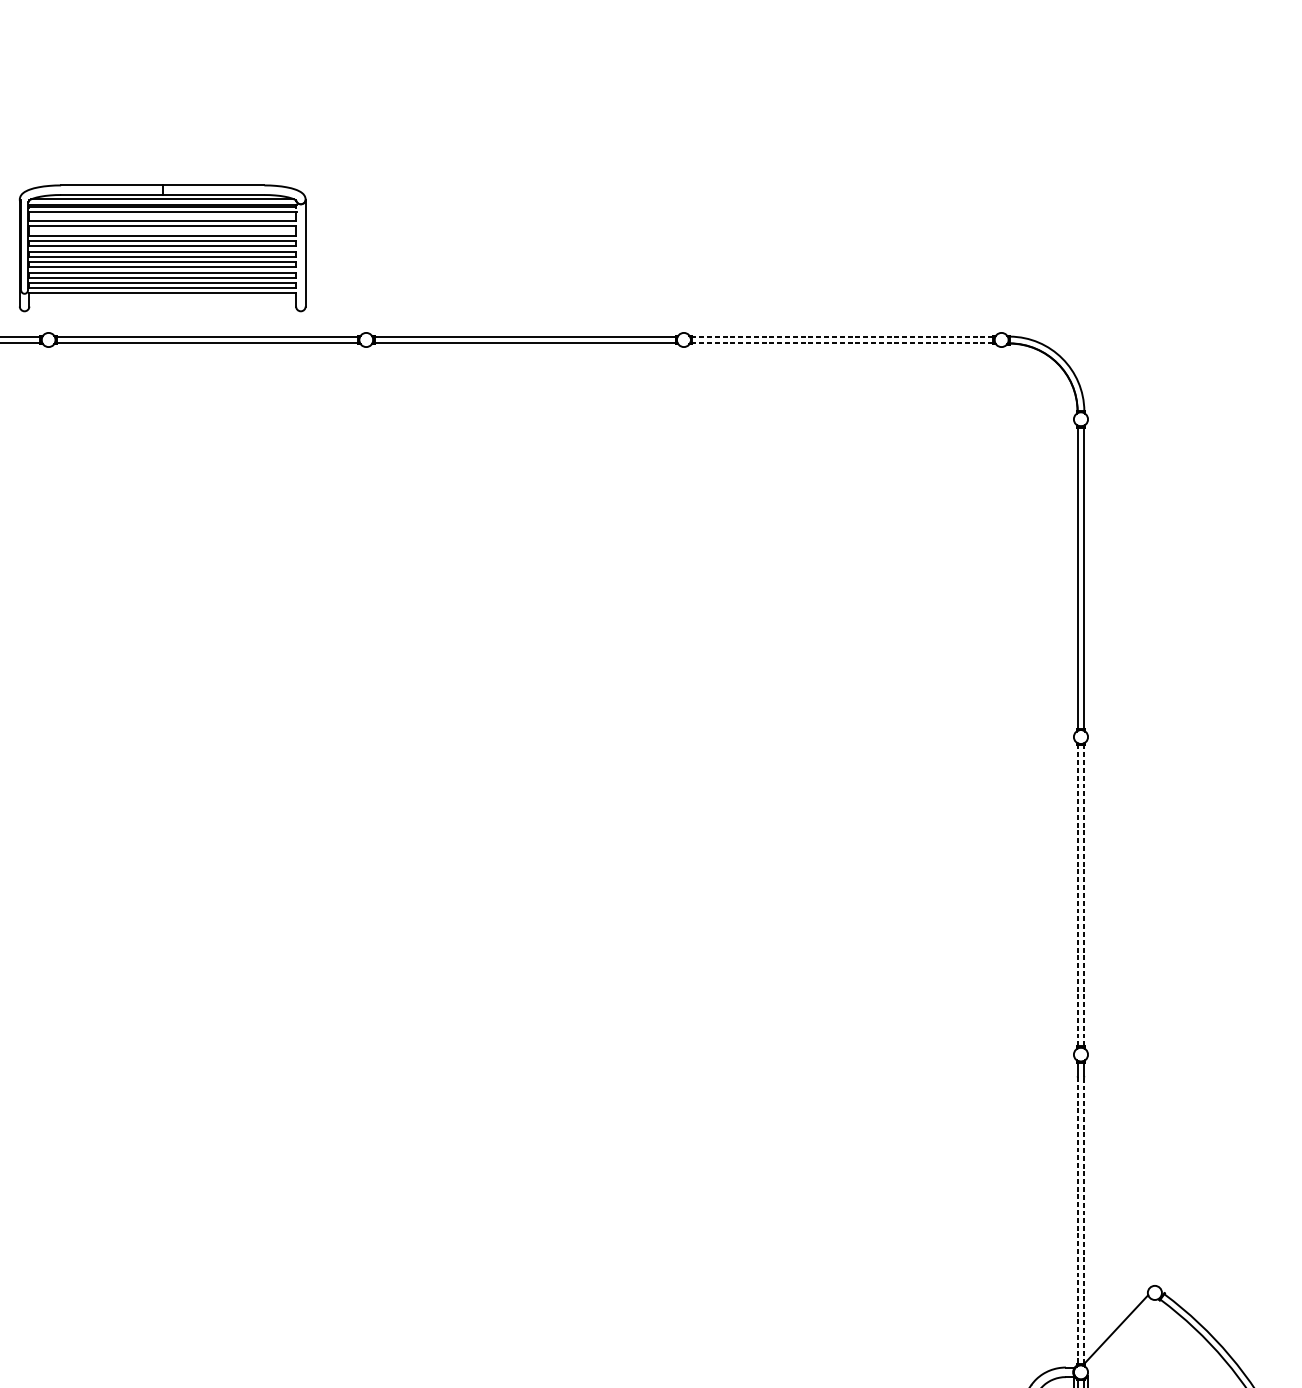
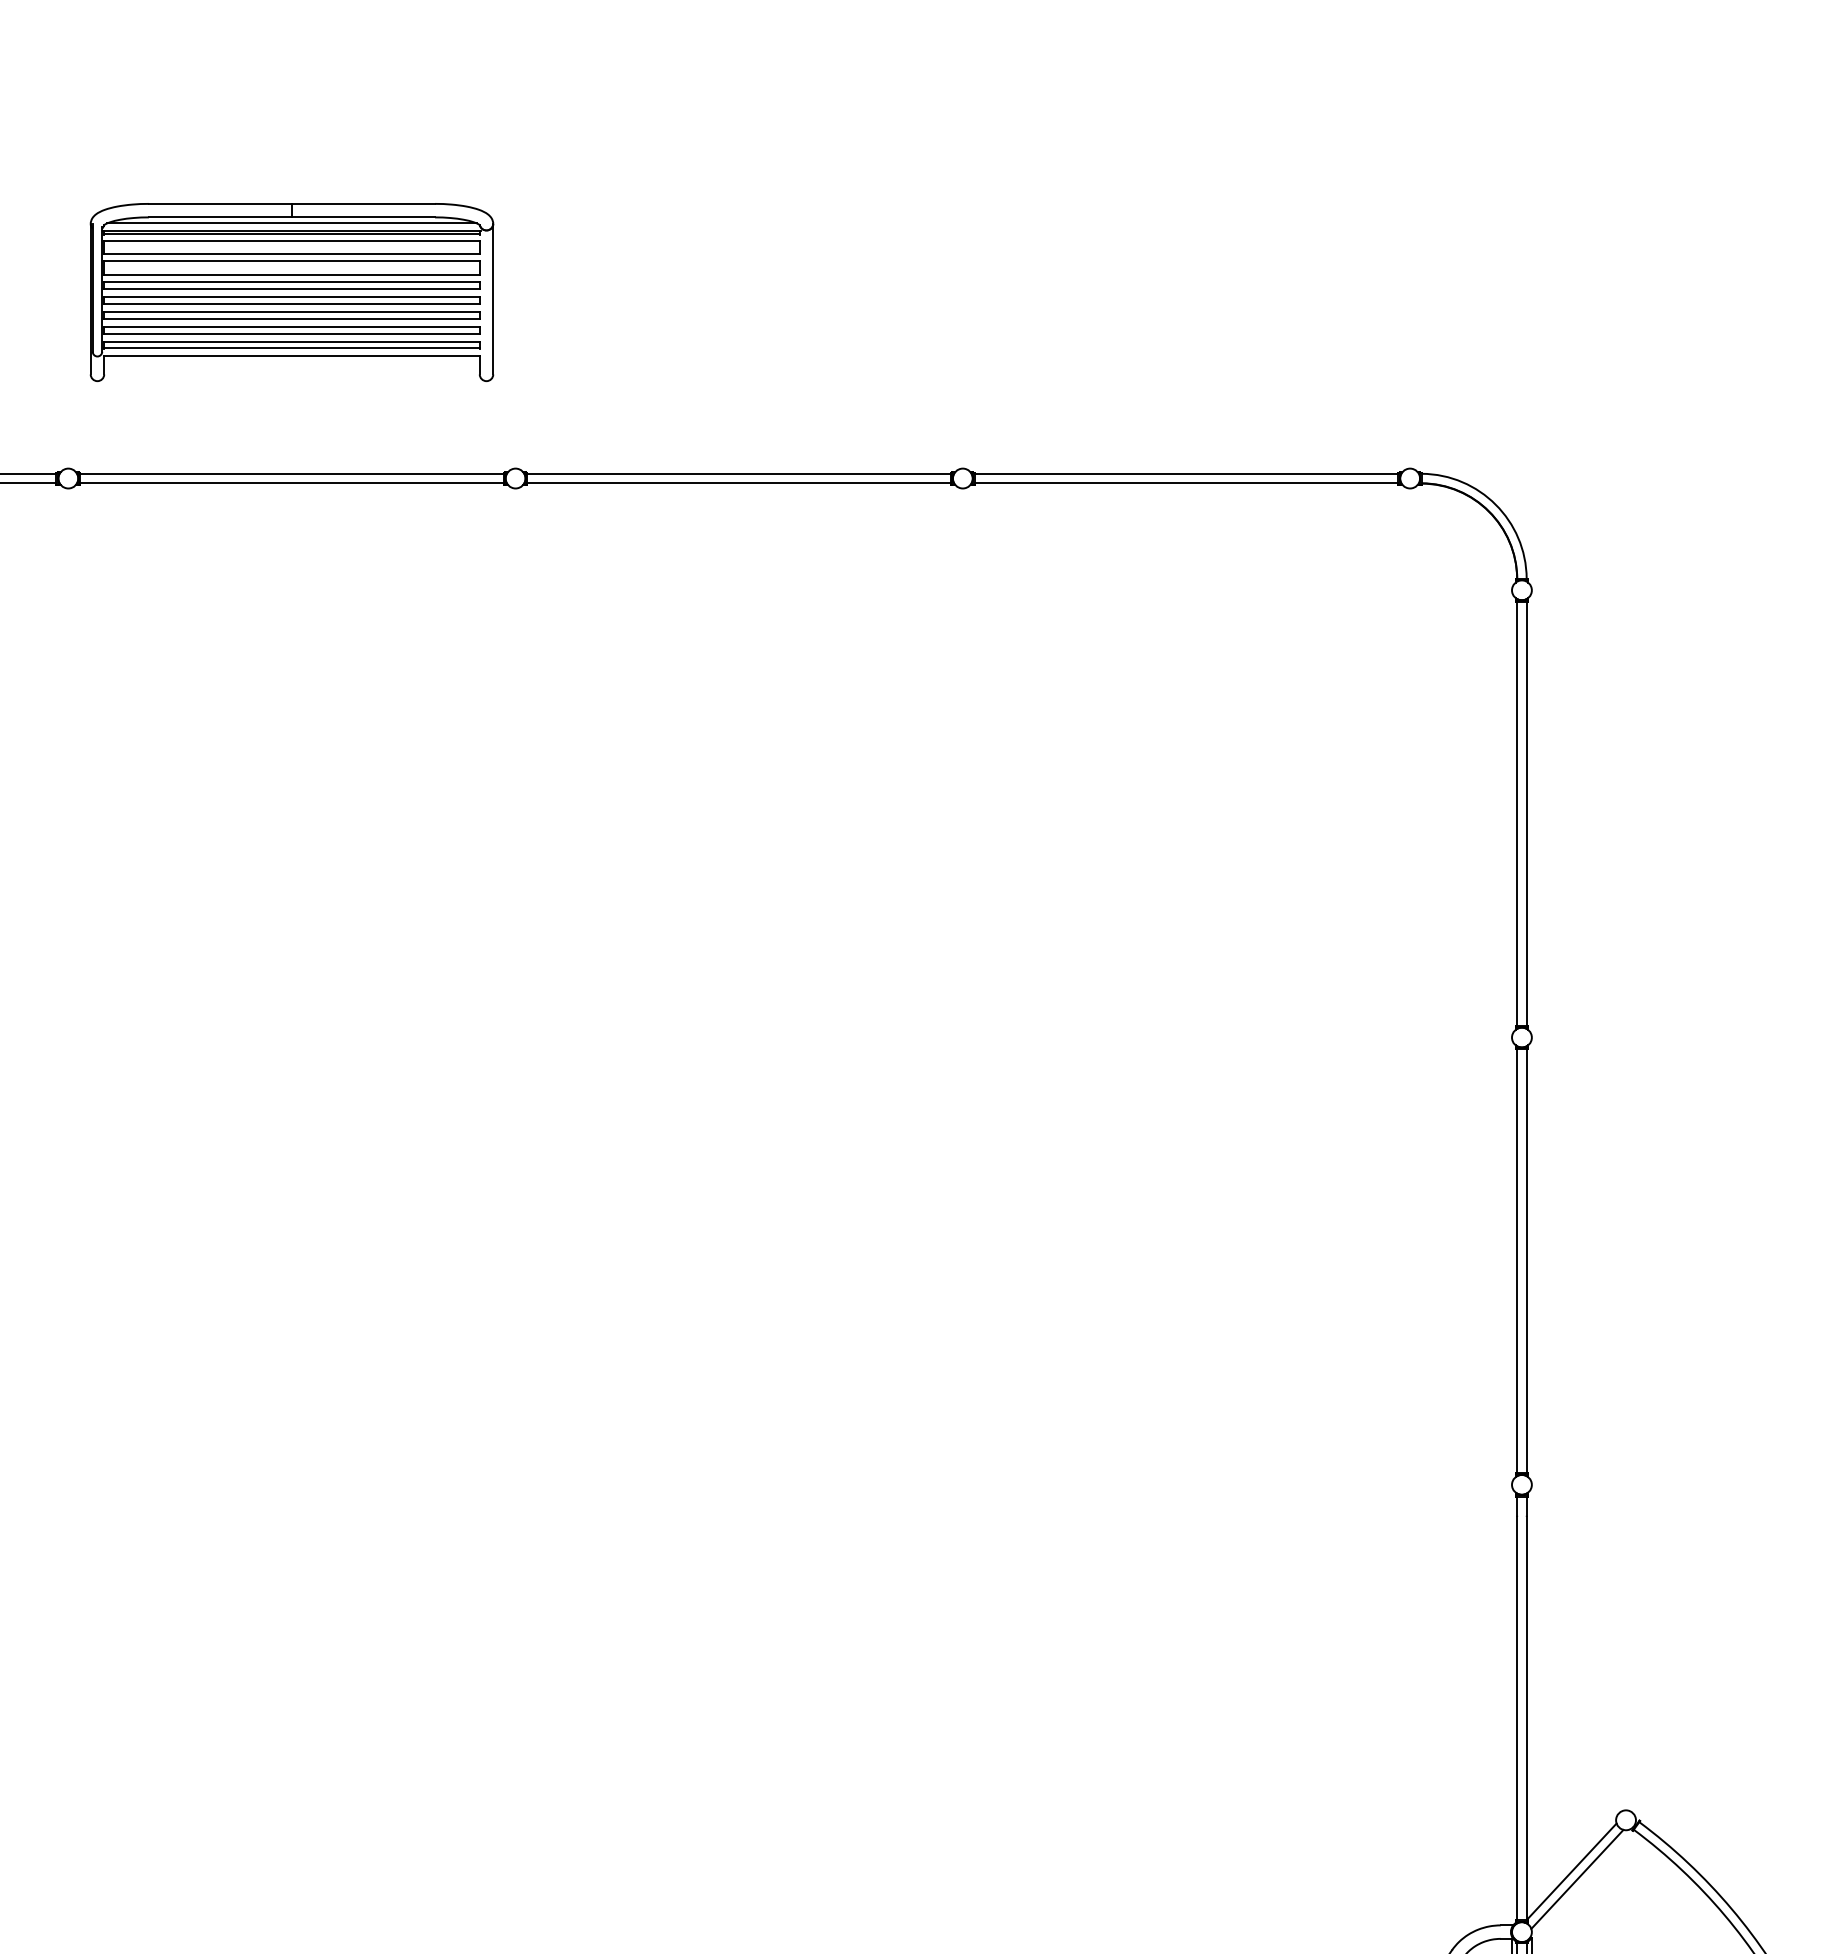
part: (162, 248) -> (291, 292), moved
line: (842, 336) -> (1186, 473), dashed -> solid
line: (842, 343) -> (1186, 483), dashed -> solid
line: (1077, 896) -> (1517, 1261), dashed -> solid
line: (1084, 896) -> (1526, 1261), dashed -> solid
line: (1077, 1220) -> (1517, 1718), dashed -> solid
line: (1084, 1220) -> (1526, 1718), dashed -> solid
line: (1120, 1334) -> (1577, 1878), added

